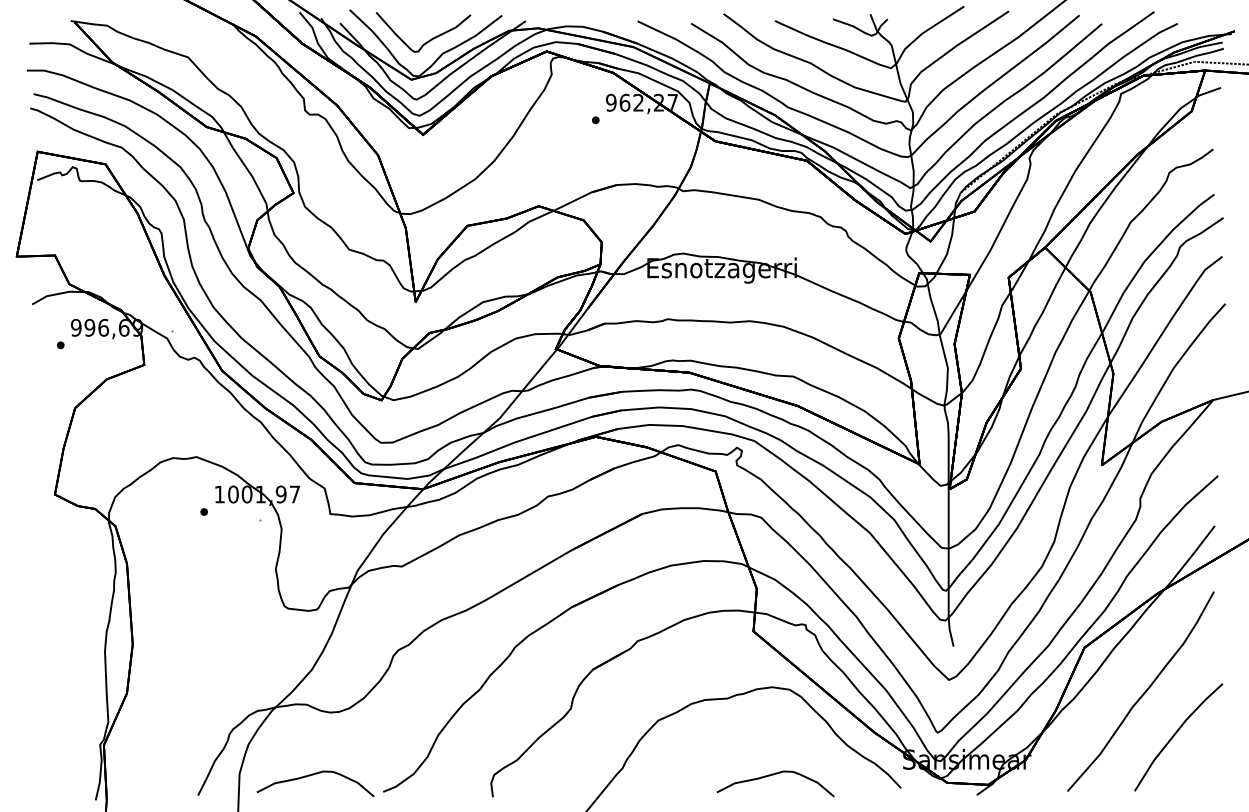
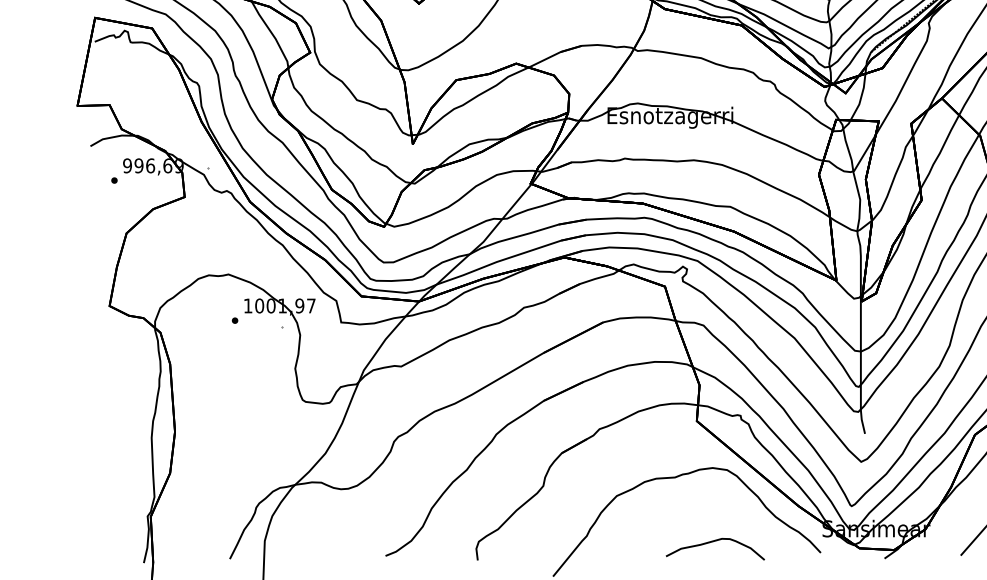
curve: (313, 775) -> (326, 542), removed

